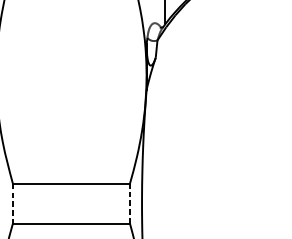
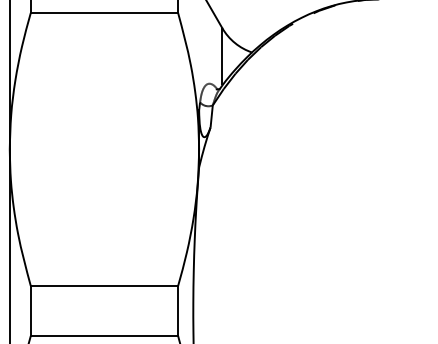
line: (130, 203) -> (178, 310), dashed -> solid
line: (12, 204) -> (30, 311), dashed -> solid

